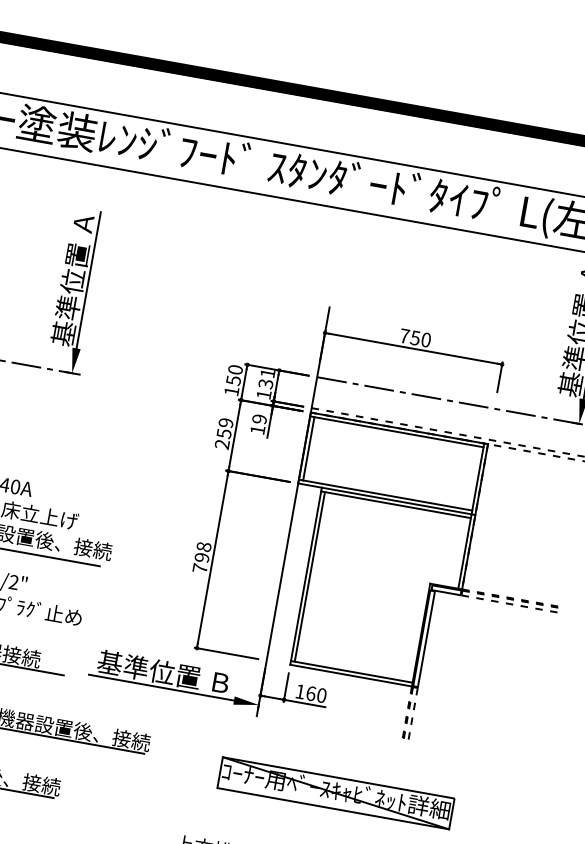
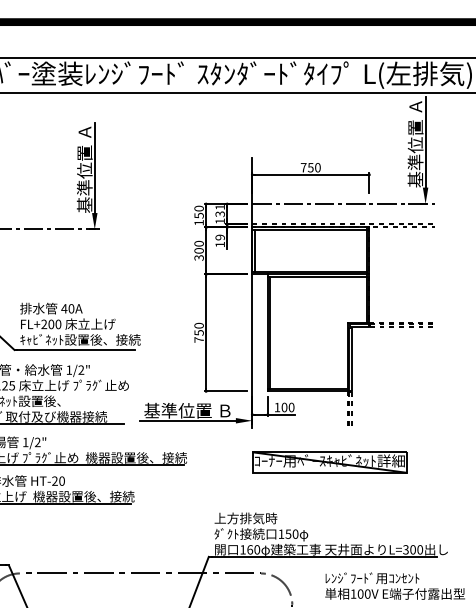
text: (223, 433) -> (198, 250), 259 -> 300
text: (202, 550) -> (198, 328), 798 -> 750
text: (311, 693) -> (284, 407), 160 -> 100
part: (335, 793) -> (329, 462), moved

